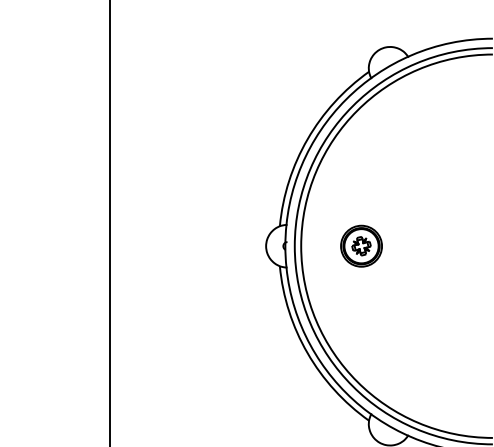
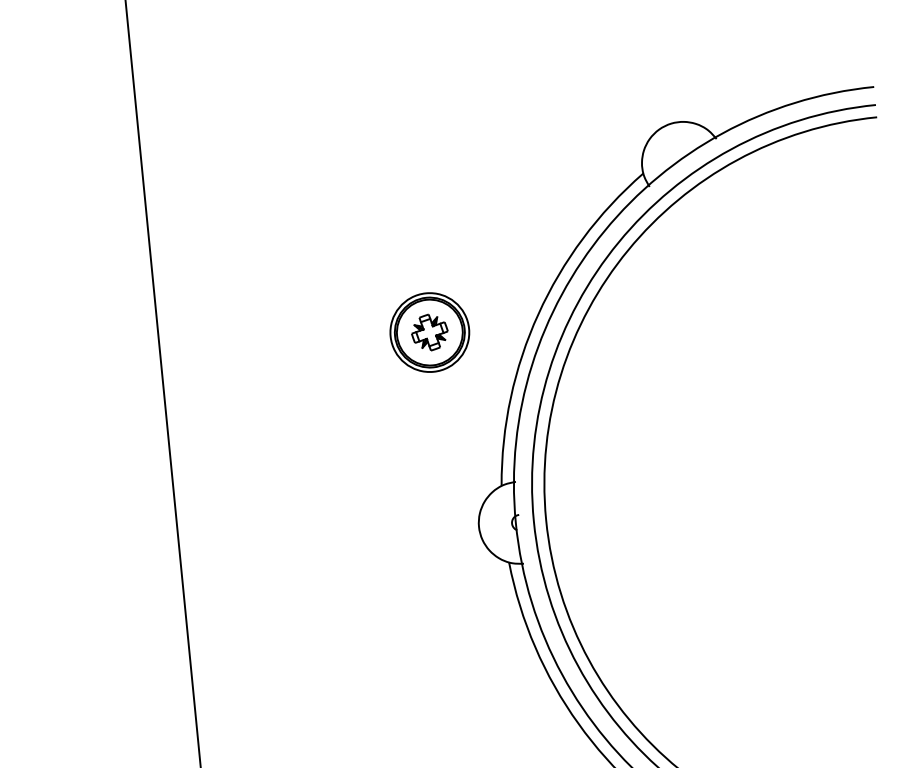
part: (361, 245) -> (429, 331), moved

